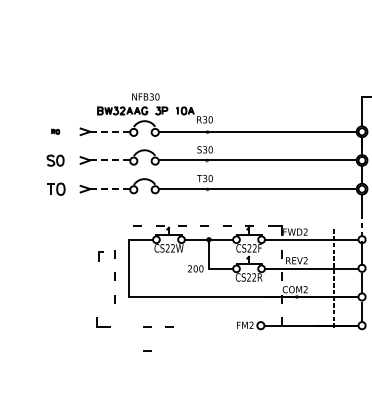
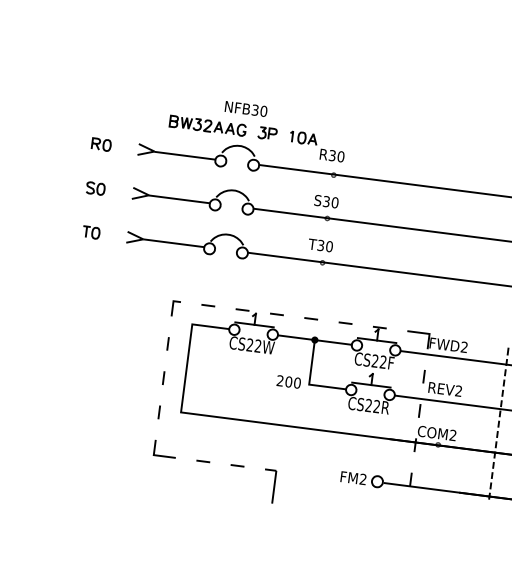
part: (55, 131) -> (101, 144), size x1.67
line: (110, 131) -> (185, 155), dashed -> solid
part: (55, 159) -> (95, 187), size x0.71
line: (110, 160) -> (179, 199), dashed -> solid
part: (56, 188) -> (91, 231), size x0.62
line: (110, 189) -> (173, 243), dashed -> solid
line: (99, 256) -> (173, 307), moved
line: (103, 326) -> (163, 455), moved
part: (191, 336) -> (269, 484), added
line: (147, 350) -> (199, 497), removed

